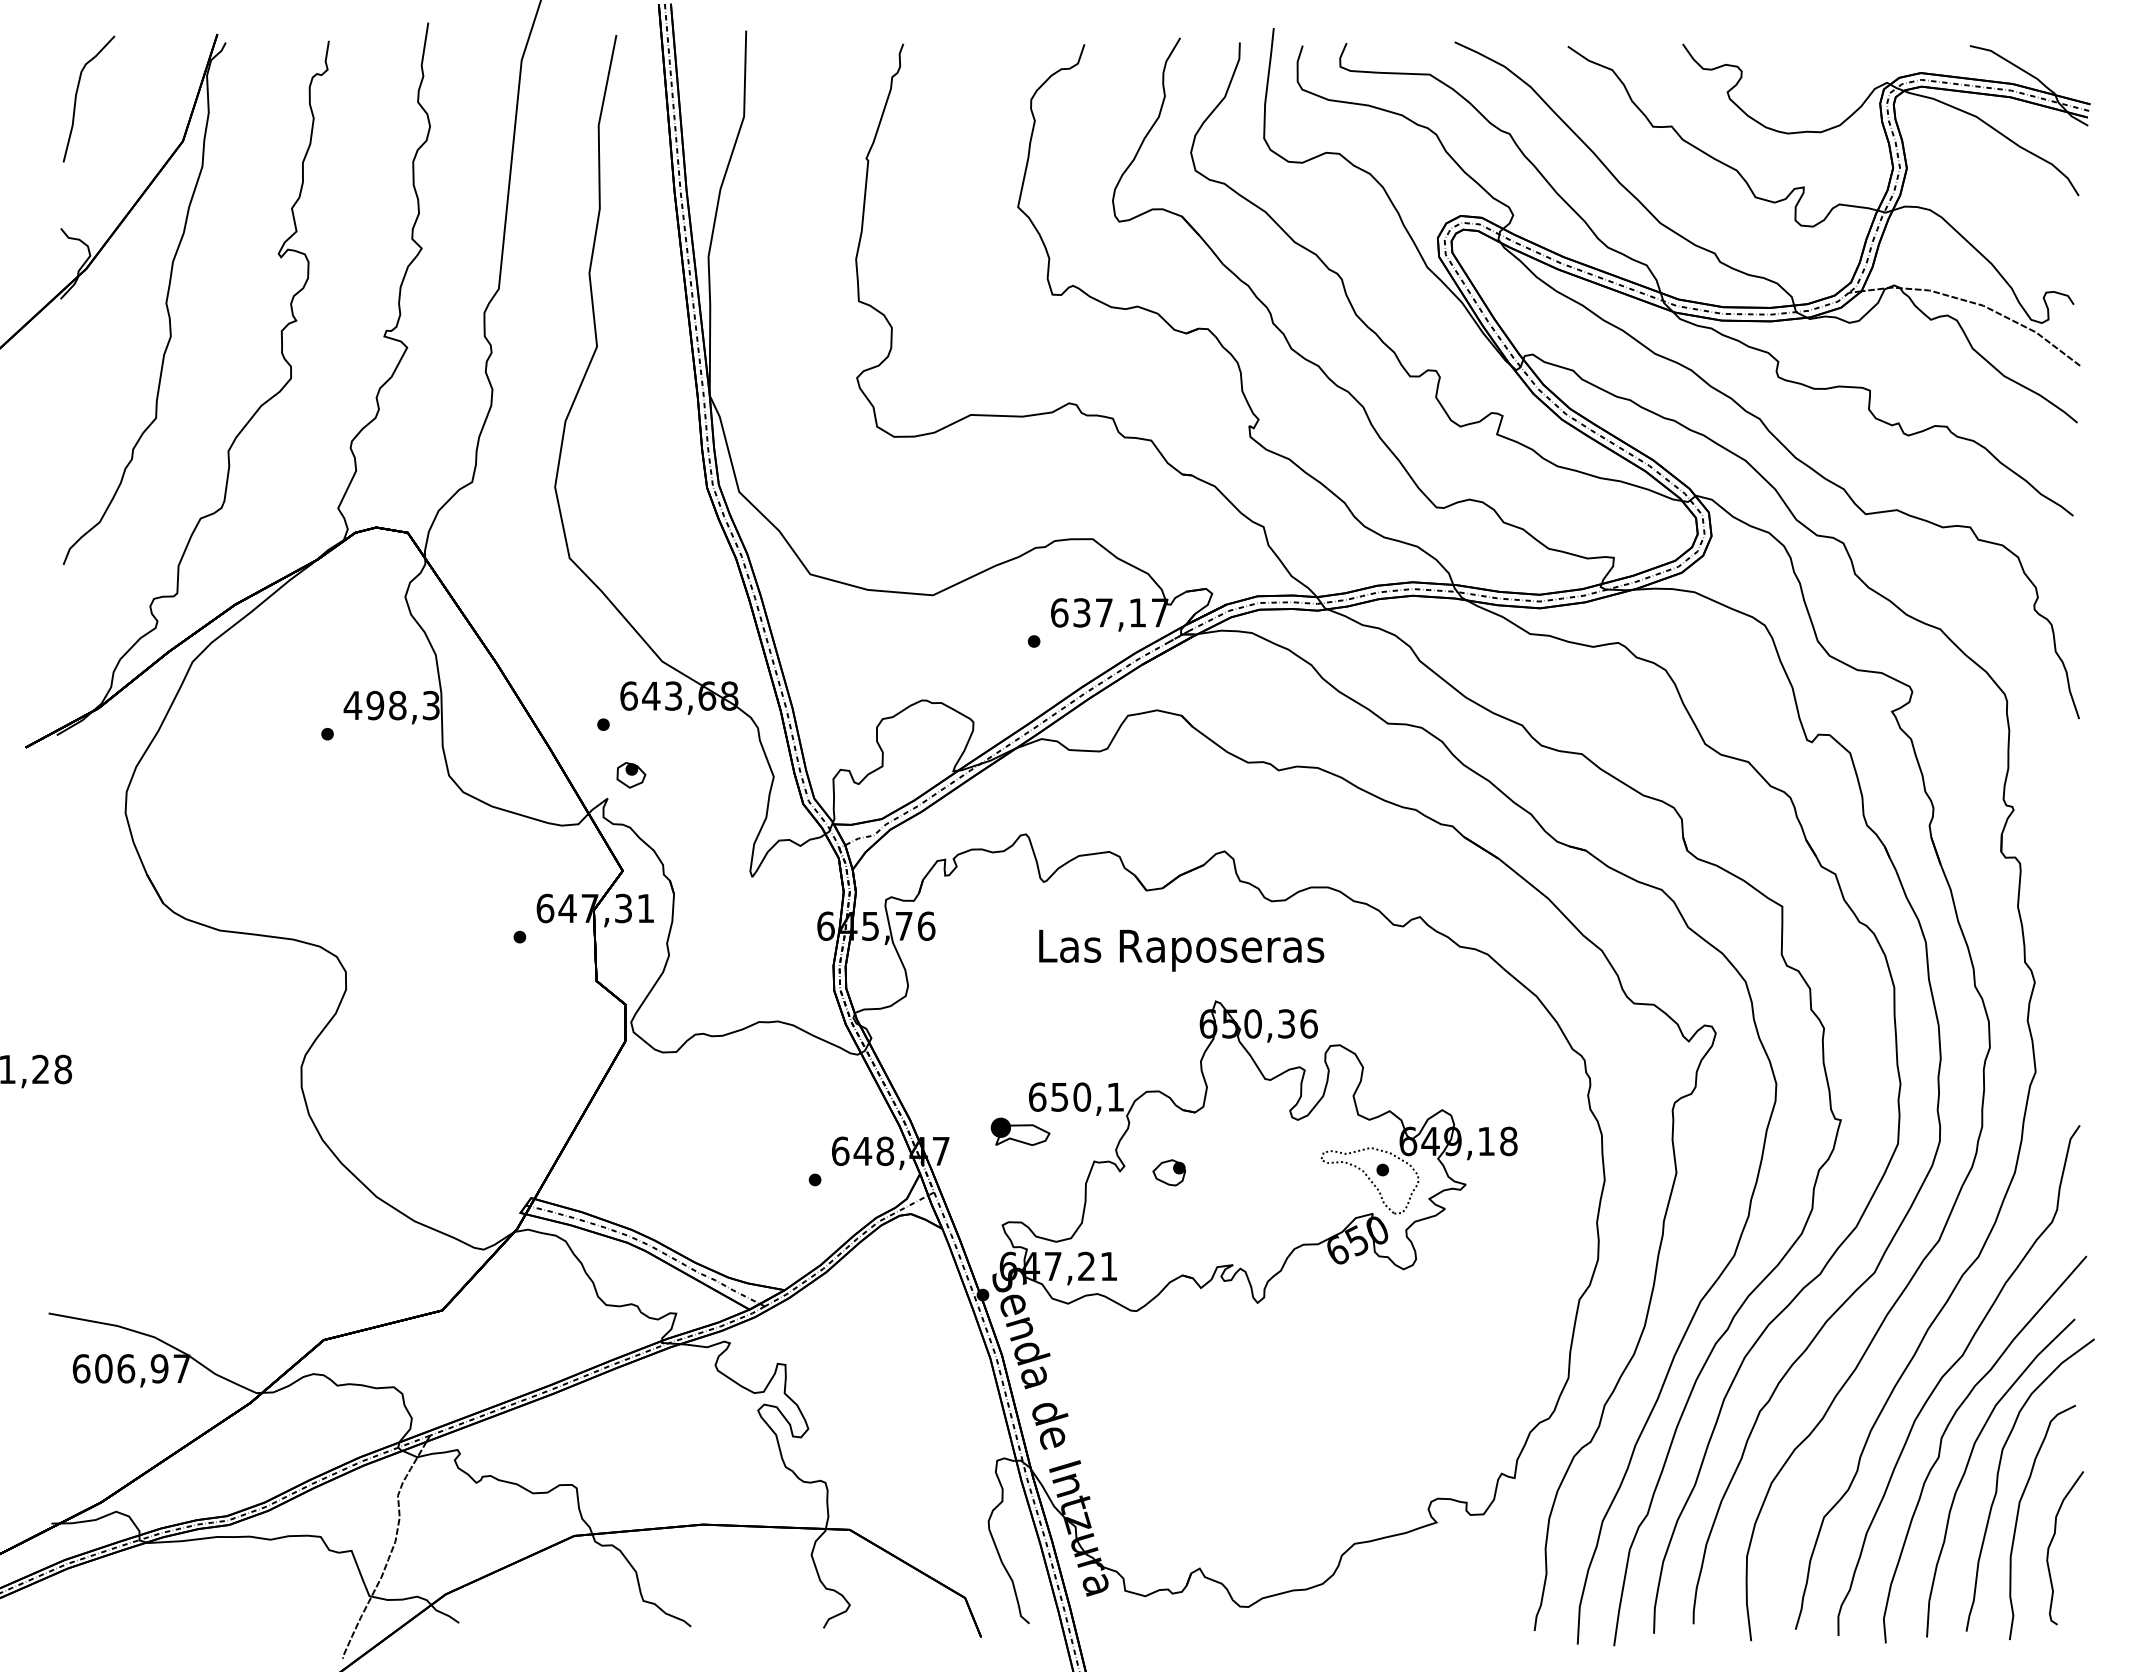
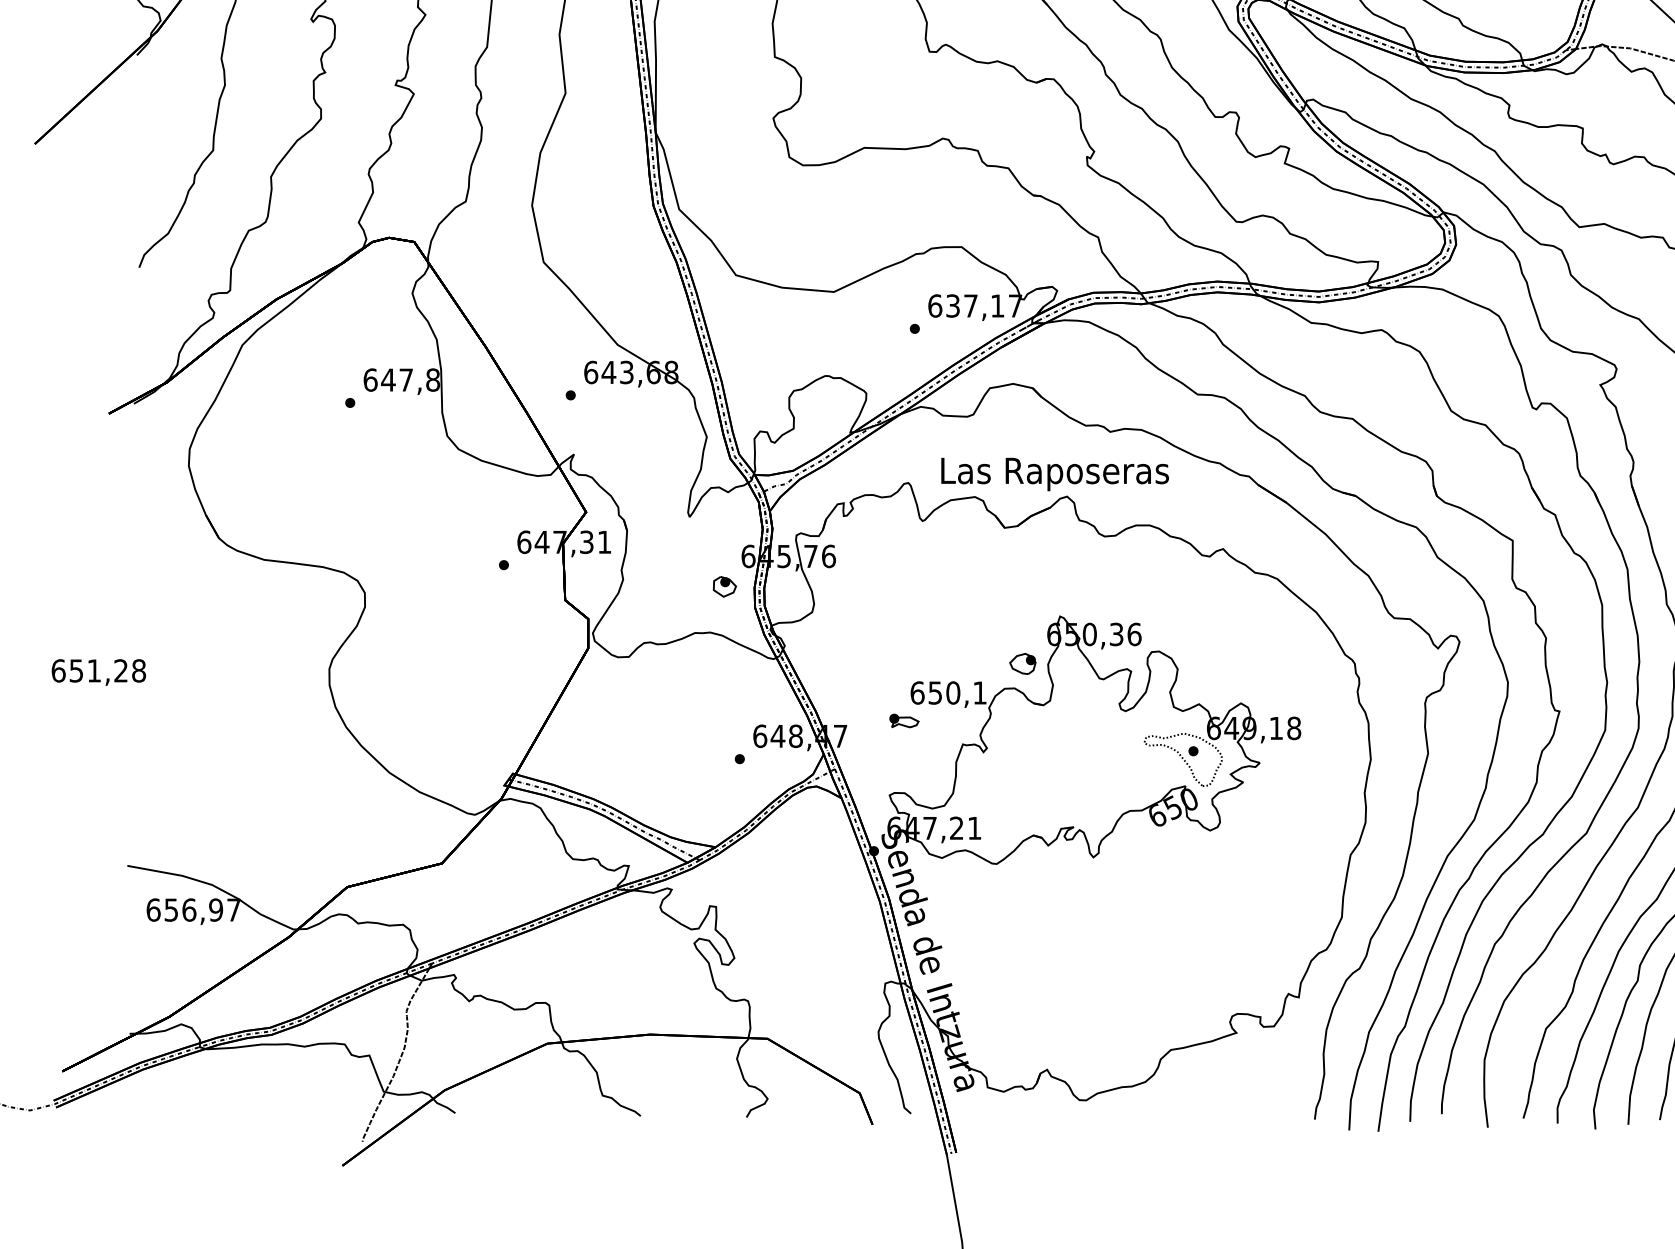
text: (391, 705) -> (401, 380), 498,3 -> 647,8
part: (631, 775) -> (724, 586), moved
text: (1181, 950) -> (1054, 474), moved
part: (1020, 1131) -> (903, 720), size x0.62
part: (1169, 1172) -> (1023, 663), moved
text: (103, 1368) -> (171, 909), 606,97 -> 656,97

